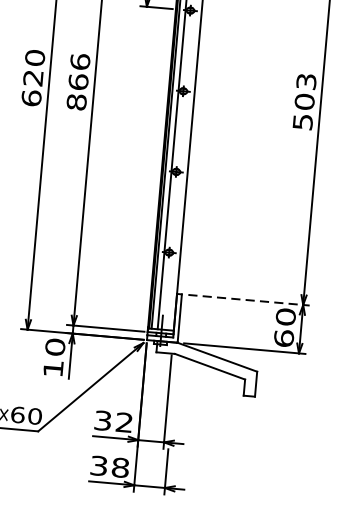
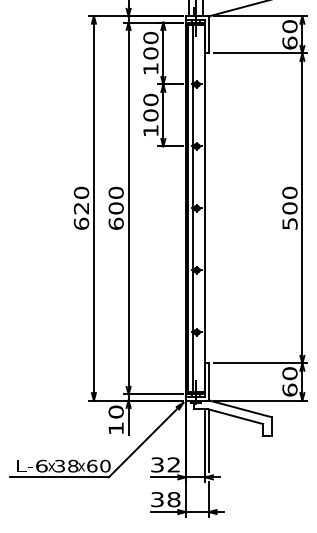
text: (77, 80) -> (115, 207), 866 -> 600
text: (305, 81) -> (289, 192), 503 -> 500
line: (248, 300) -> (260, 363), dashed -> solid
line: (173, 396) -> (209, 441), added

